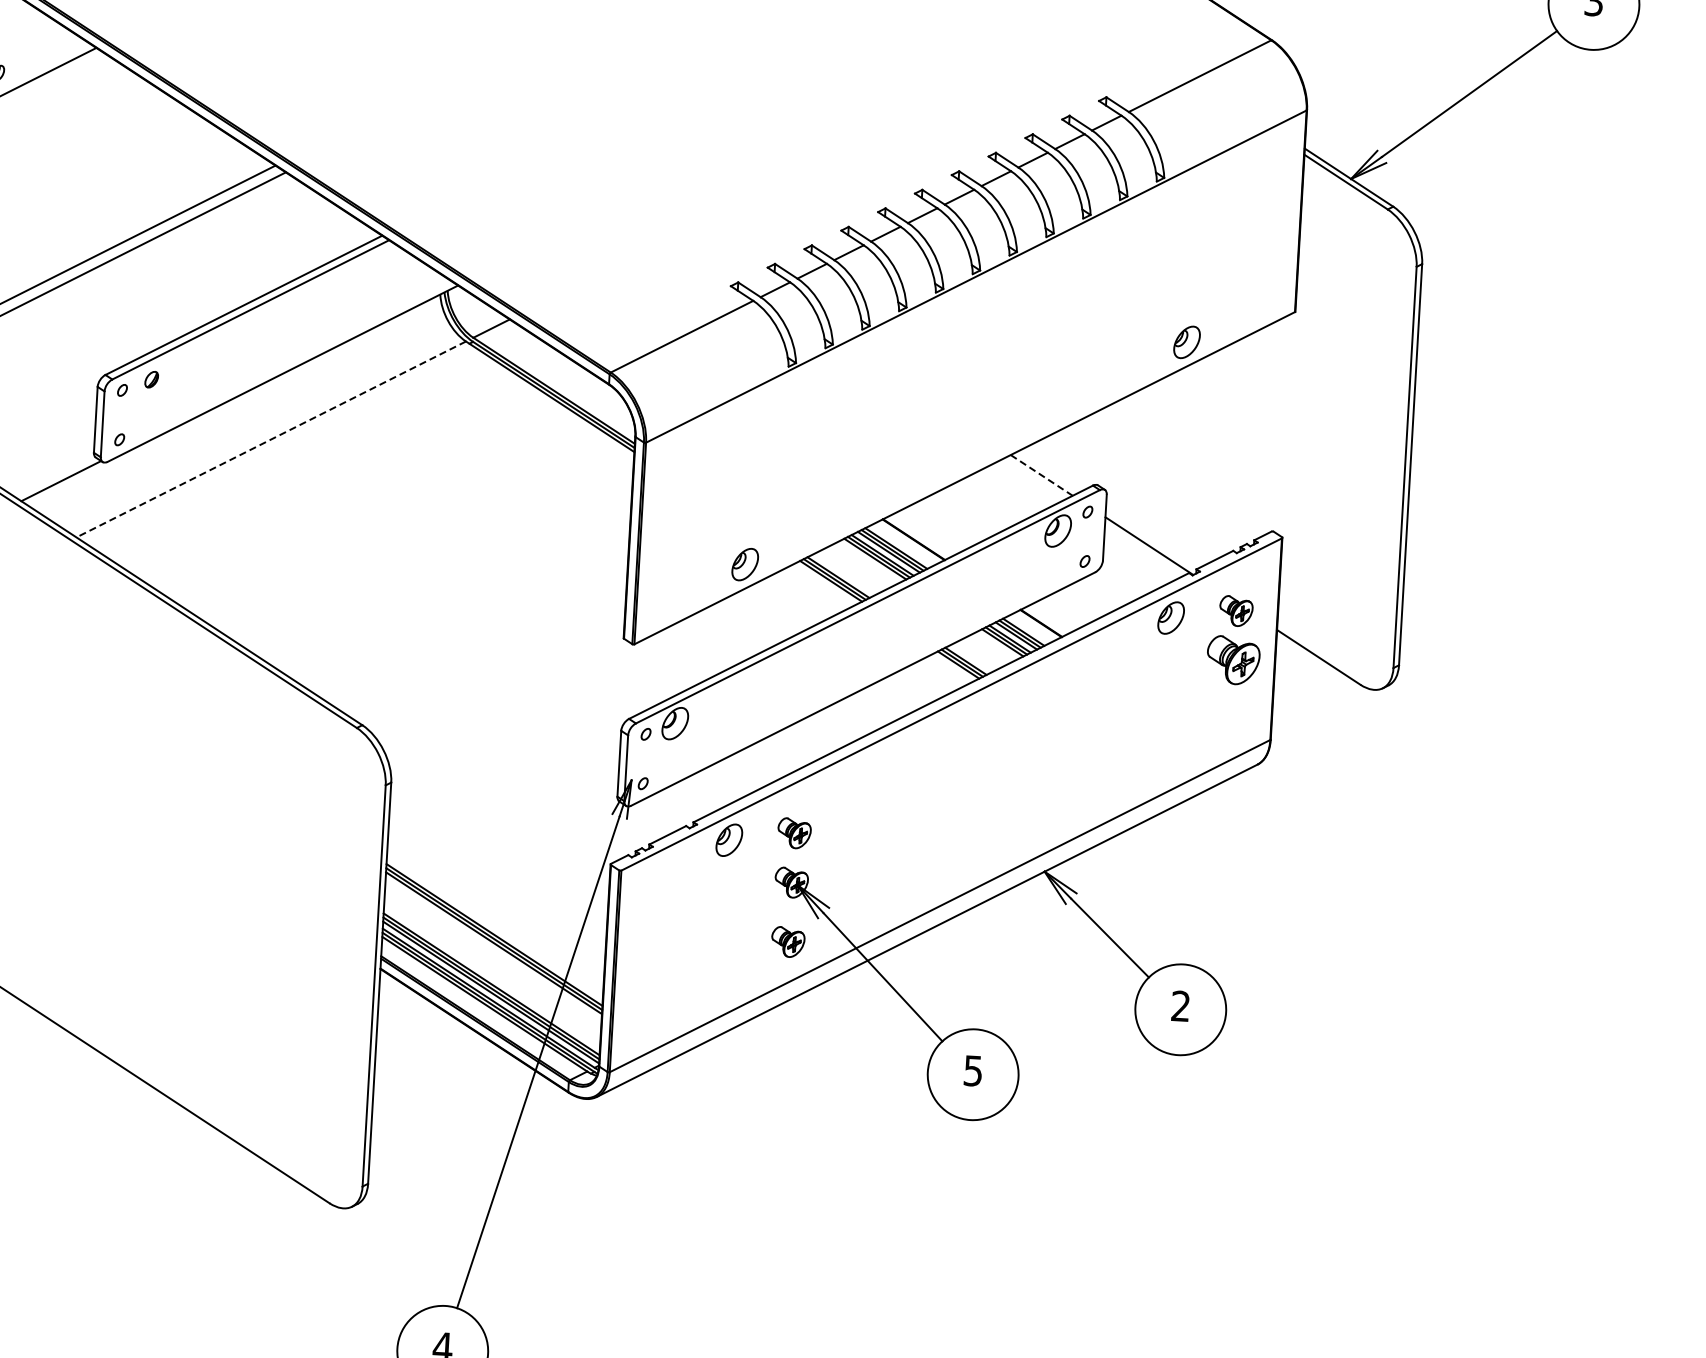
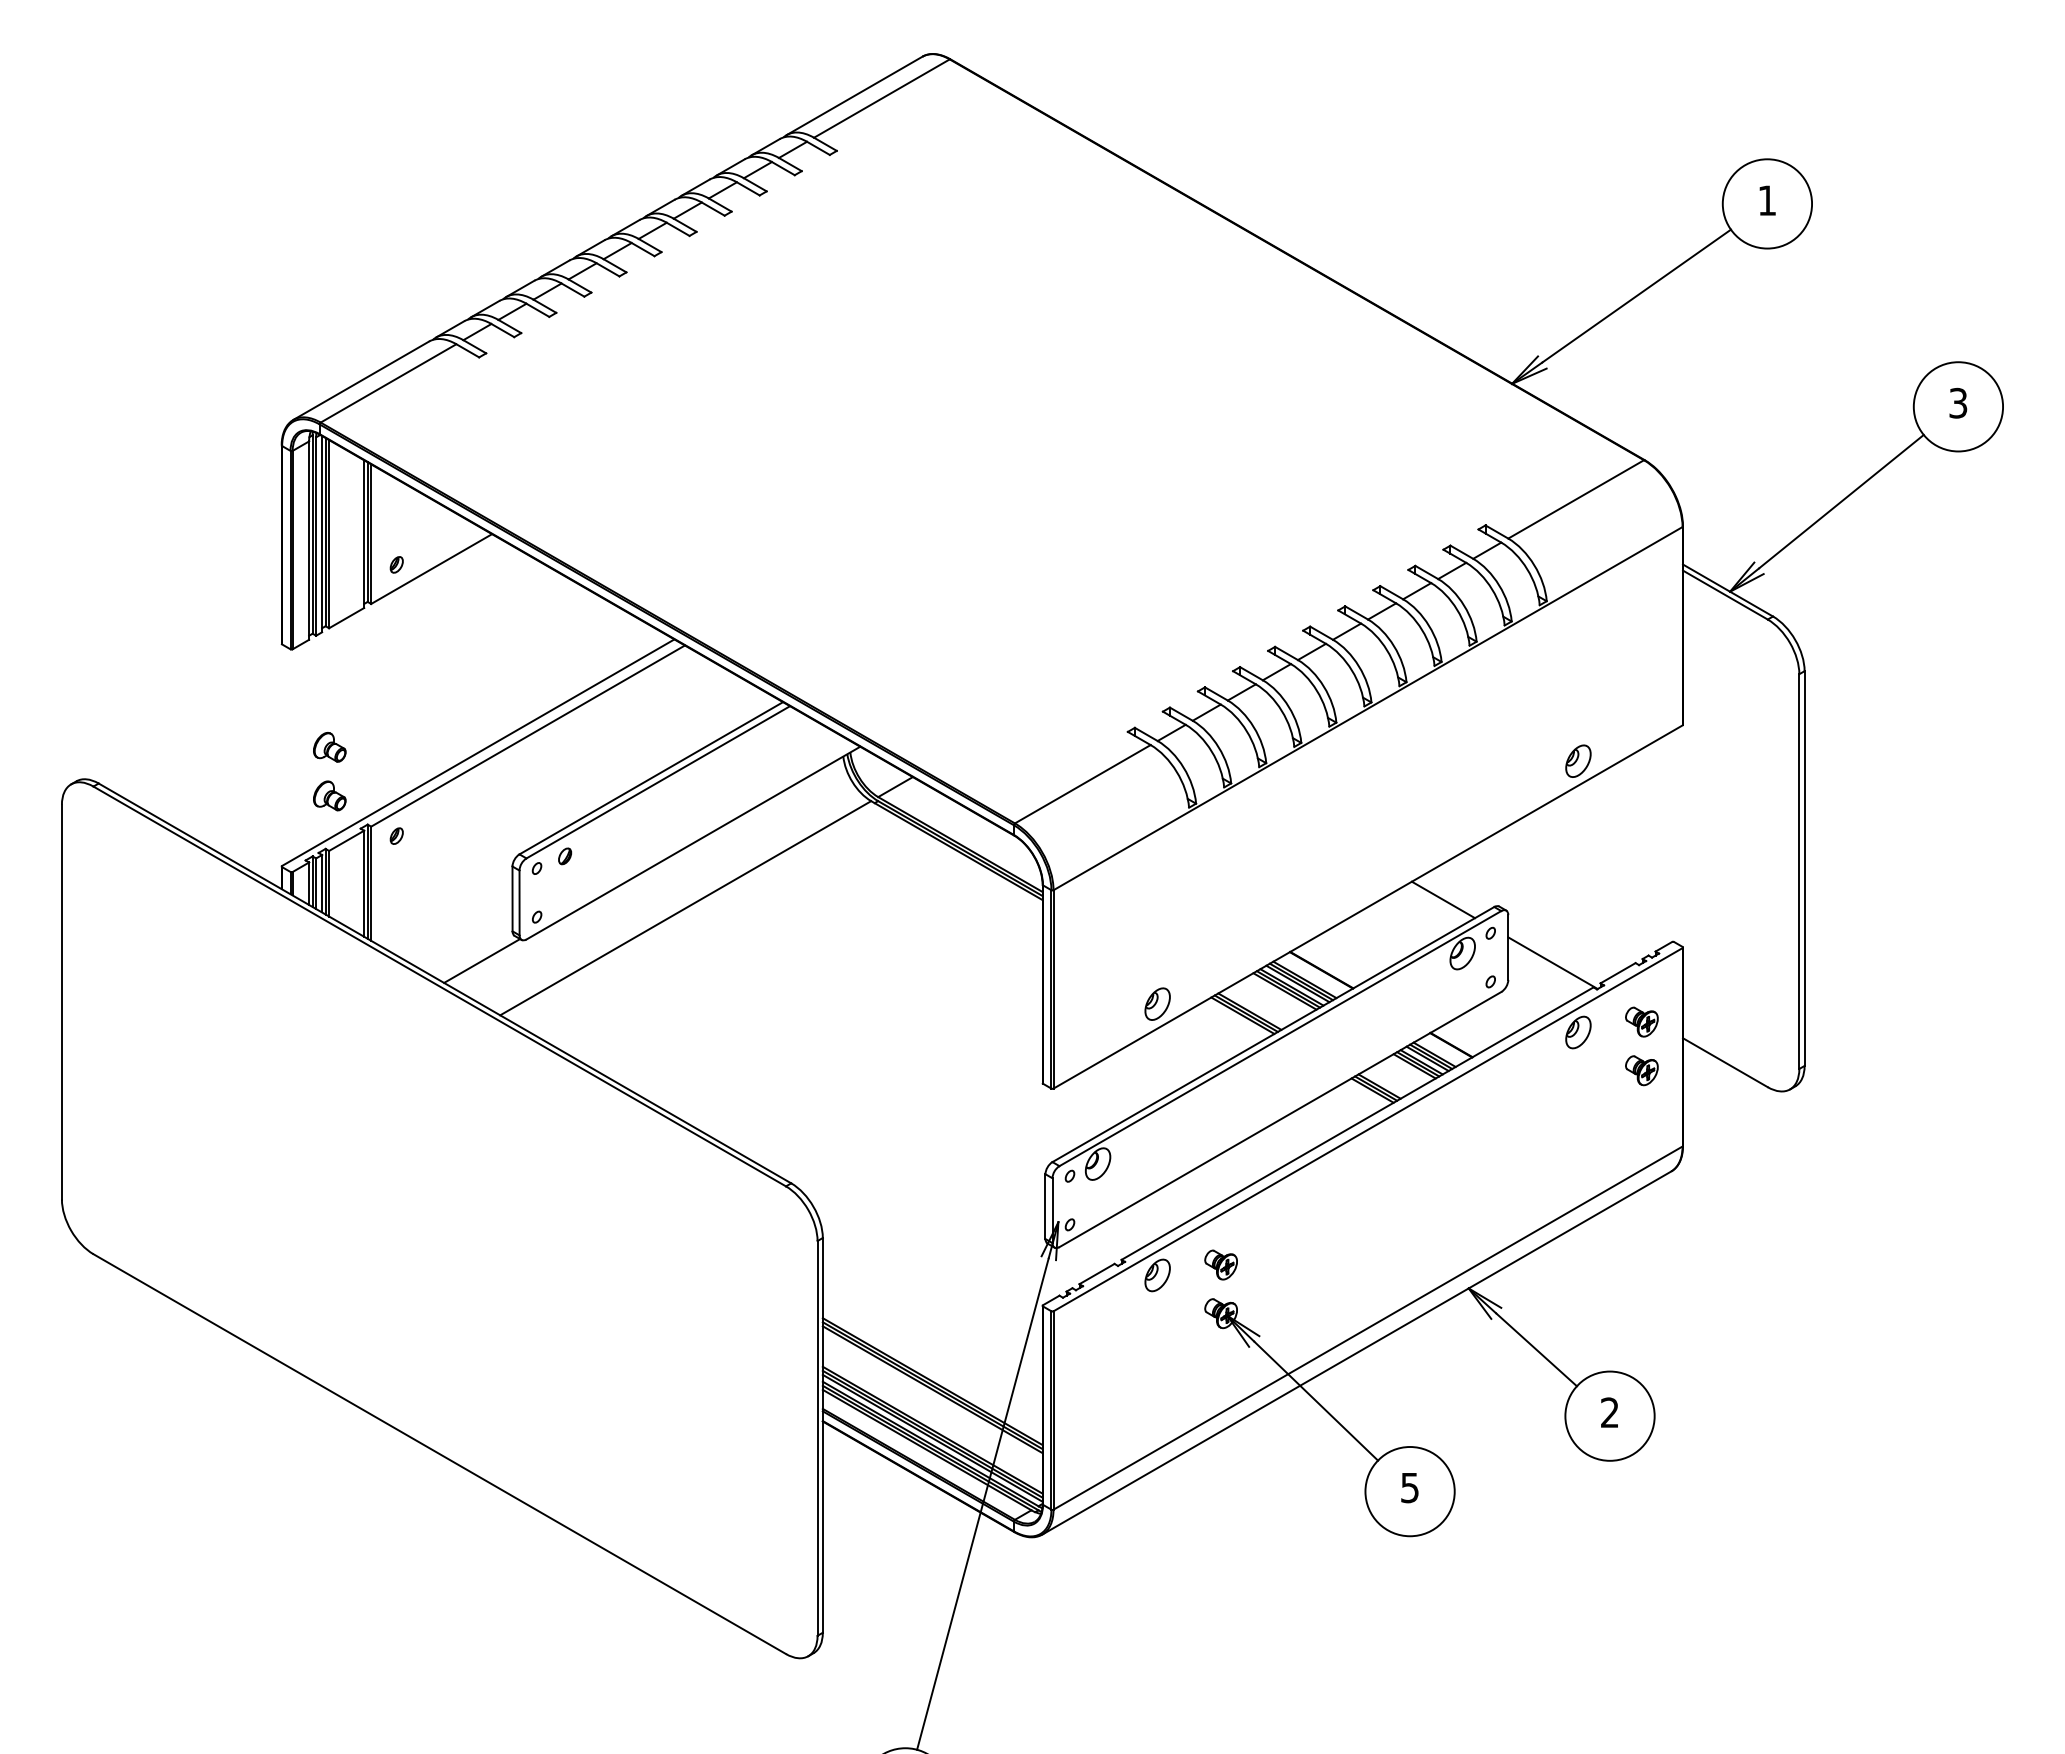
line: (271, 439) -> (685, 908), dashed -> solid
line: (1041, 475) -> (1443, 900), dashed -> solid
part: (1233, 660) -> (1641, 1070), size x0.62
part: (787, 941) -> (1220, 1371), removed

